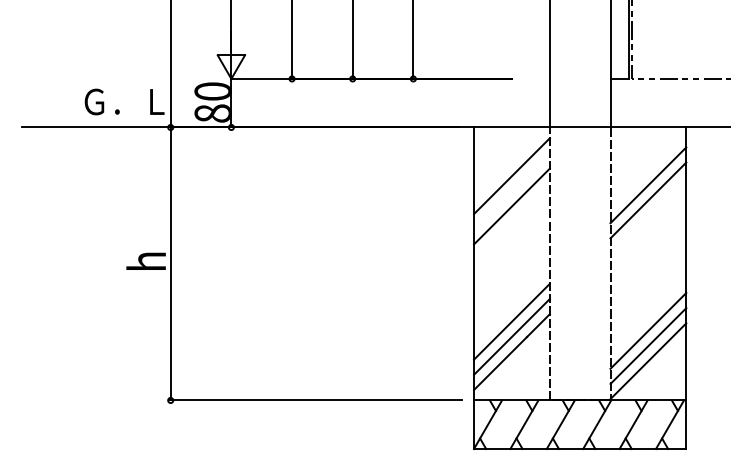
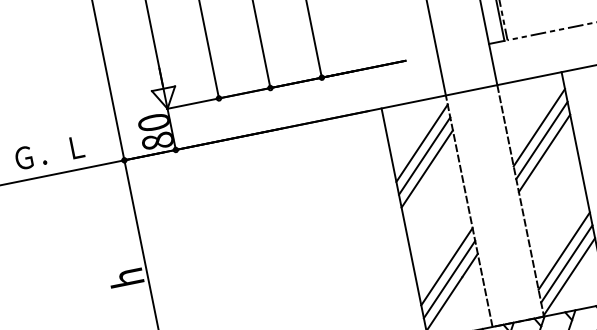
text: (124, 101) -> (49, 152), moved
line: (511, 191) -> (424, 156), added
line: (648, 215) -> (544, 153), added

